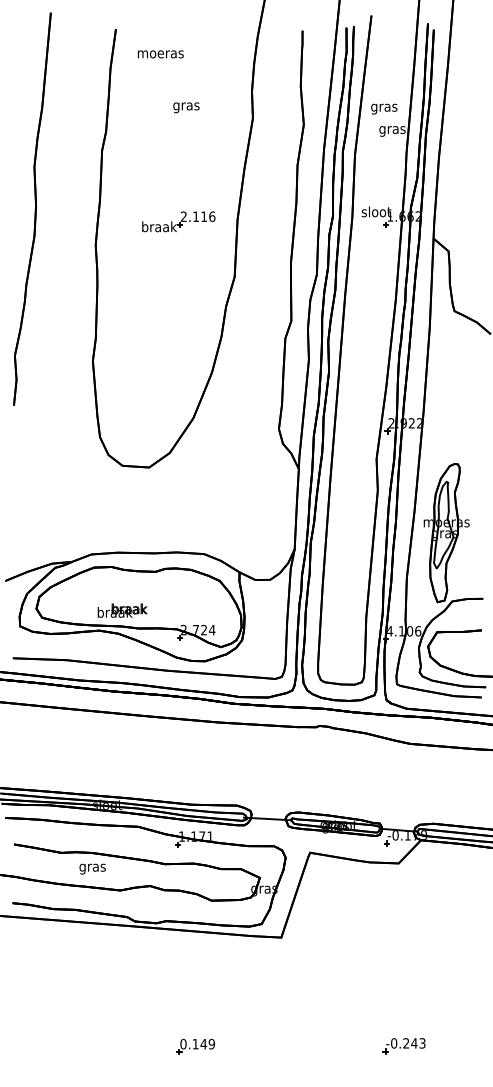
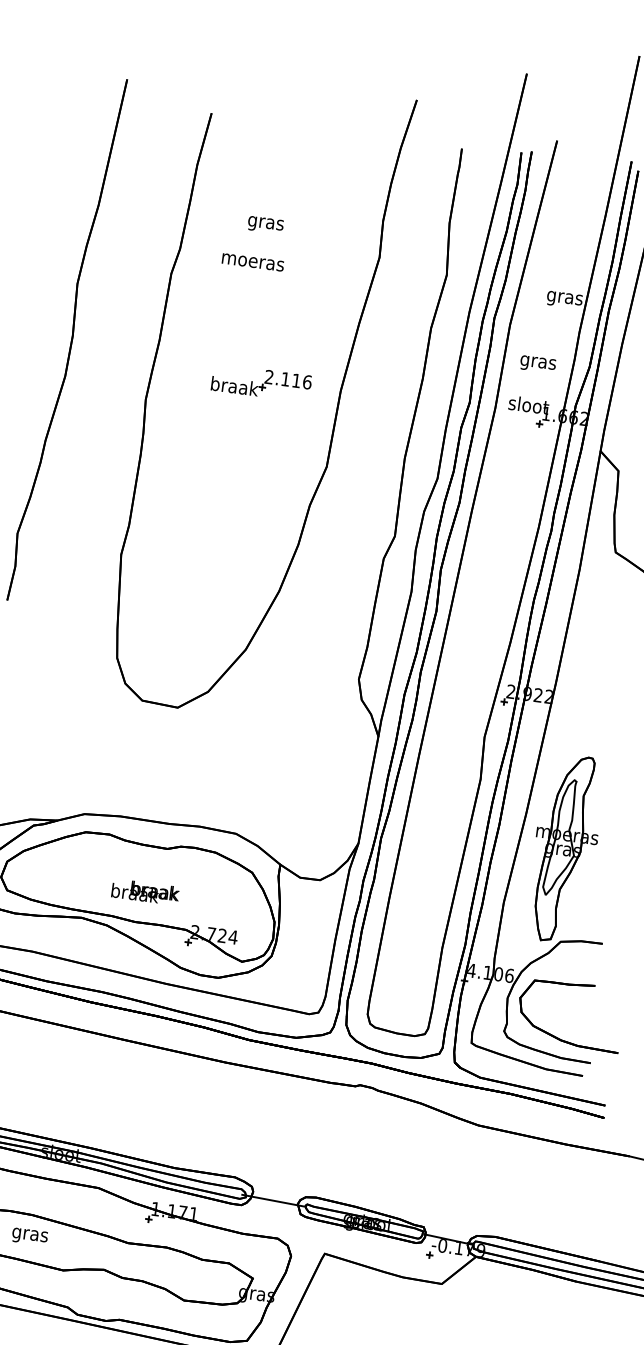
text: (160, 54) -> (252, 262), moved
text: (186, 107) -> (265, 224), moved
text: (384, 108) -> (538, 363), moved
text: (122, 610) -> (145, 891), moved

